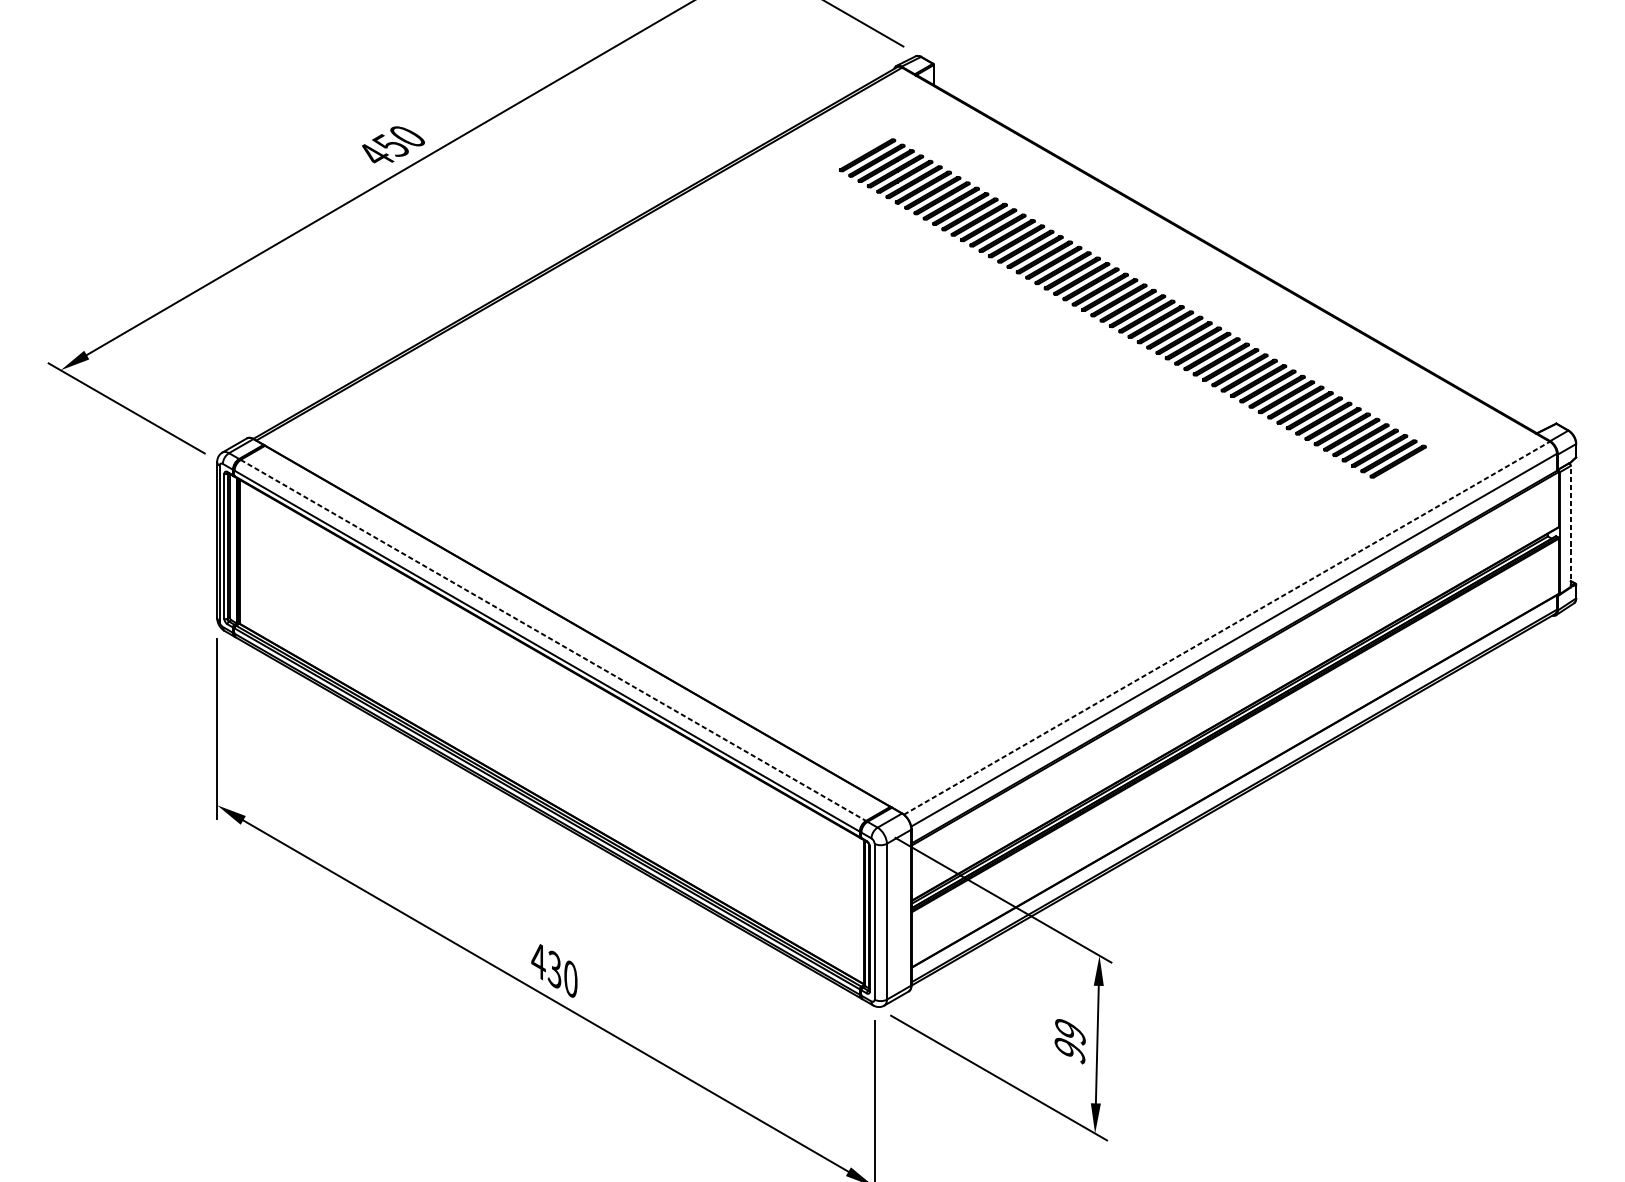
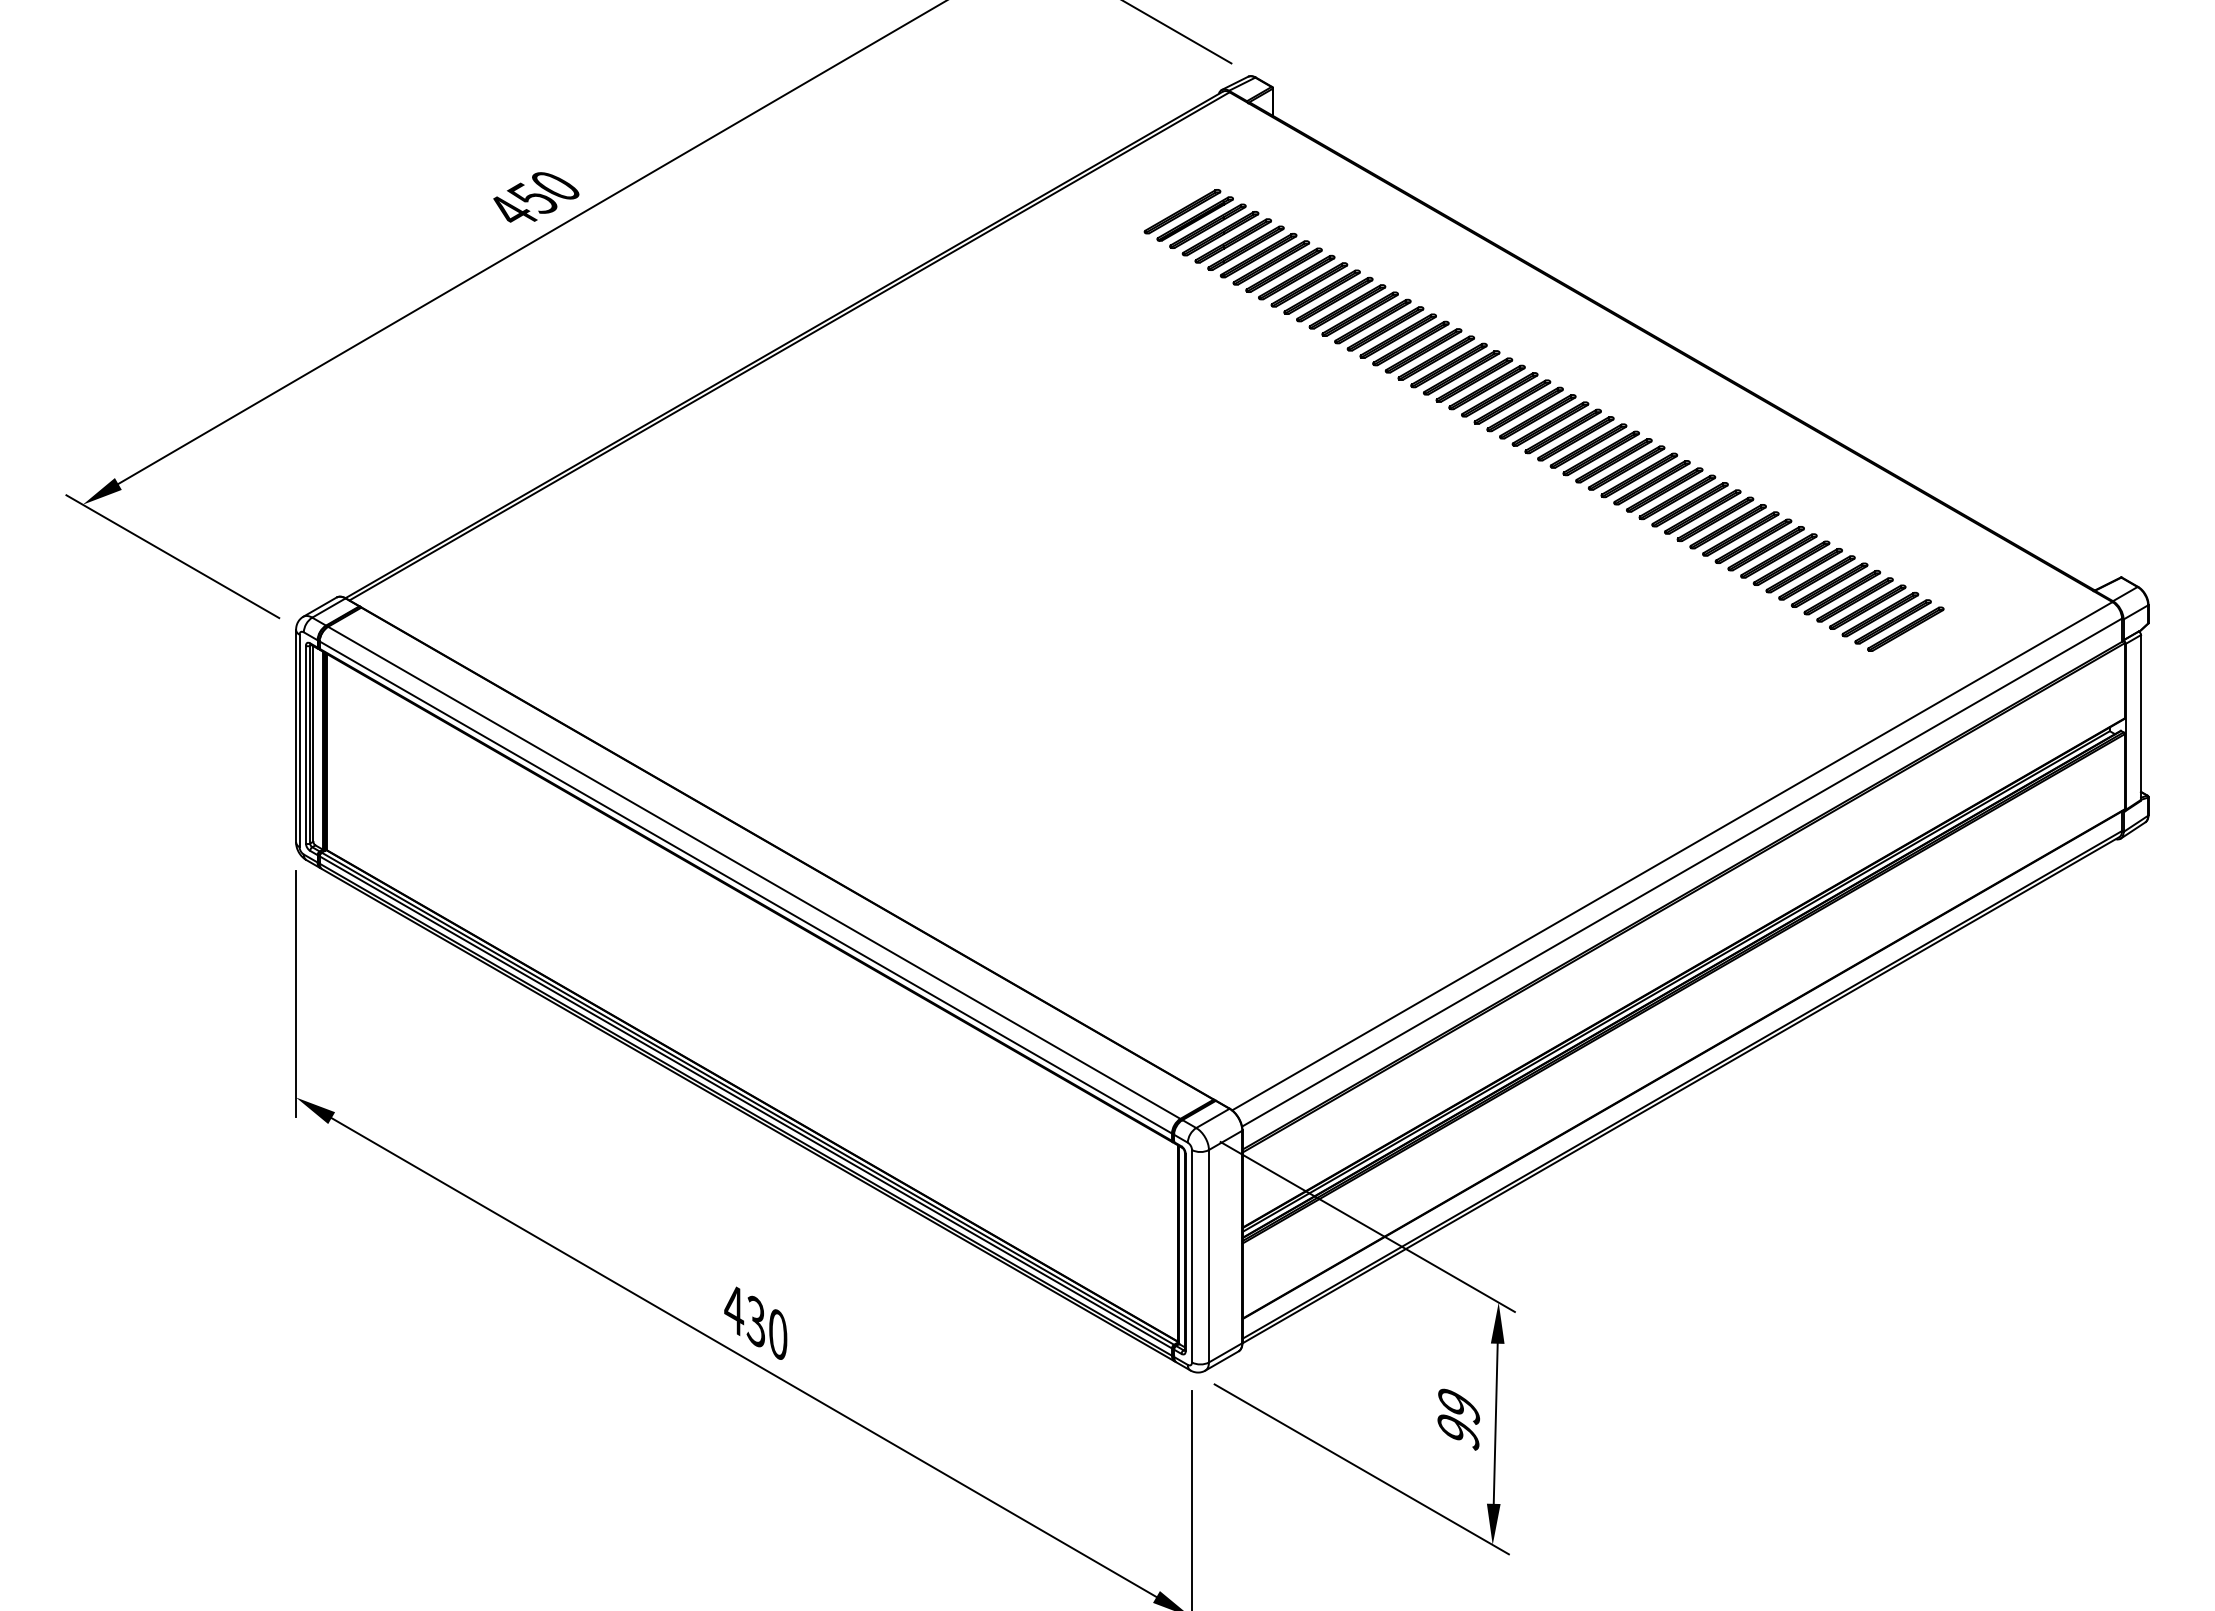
line: (1571, 525) -> (2141, 716), dashed -> solid
line: (1227, 627) -> (1672, 855), dashed -> solid
line: (553, 640) -> (754, 873), dashed -> solid

